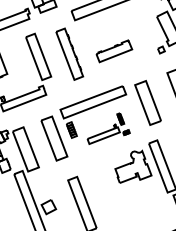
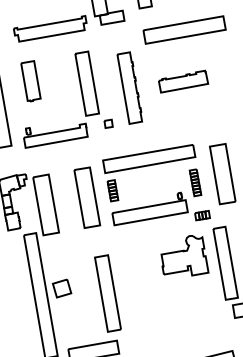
part: (114, 51) -> (183, 81), moved
part: (59, 82) -> (108, 123), added
part: (106, 128) -> (160, 197), size x1.67

